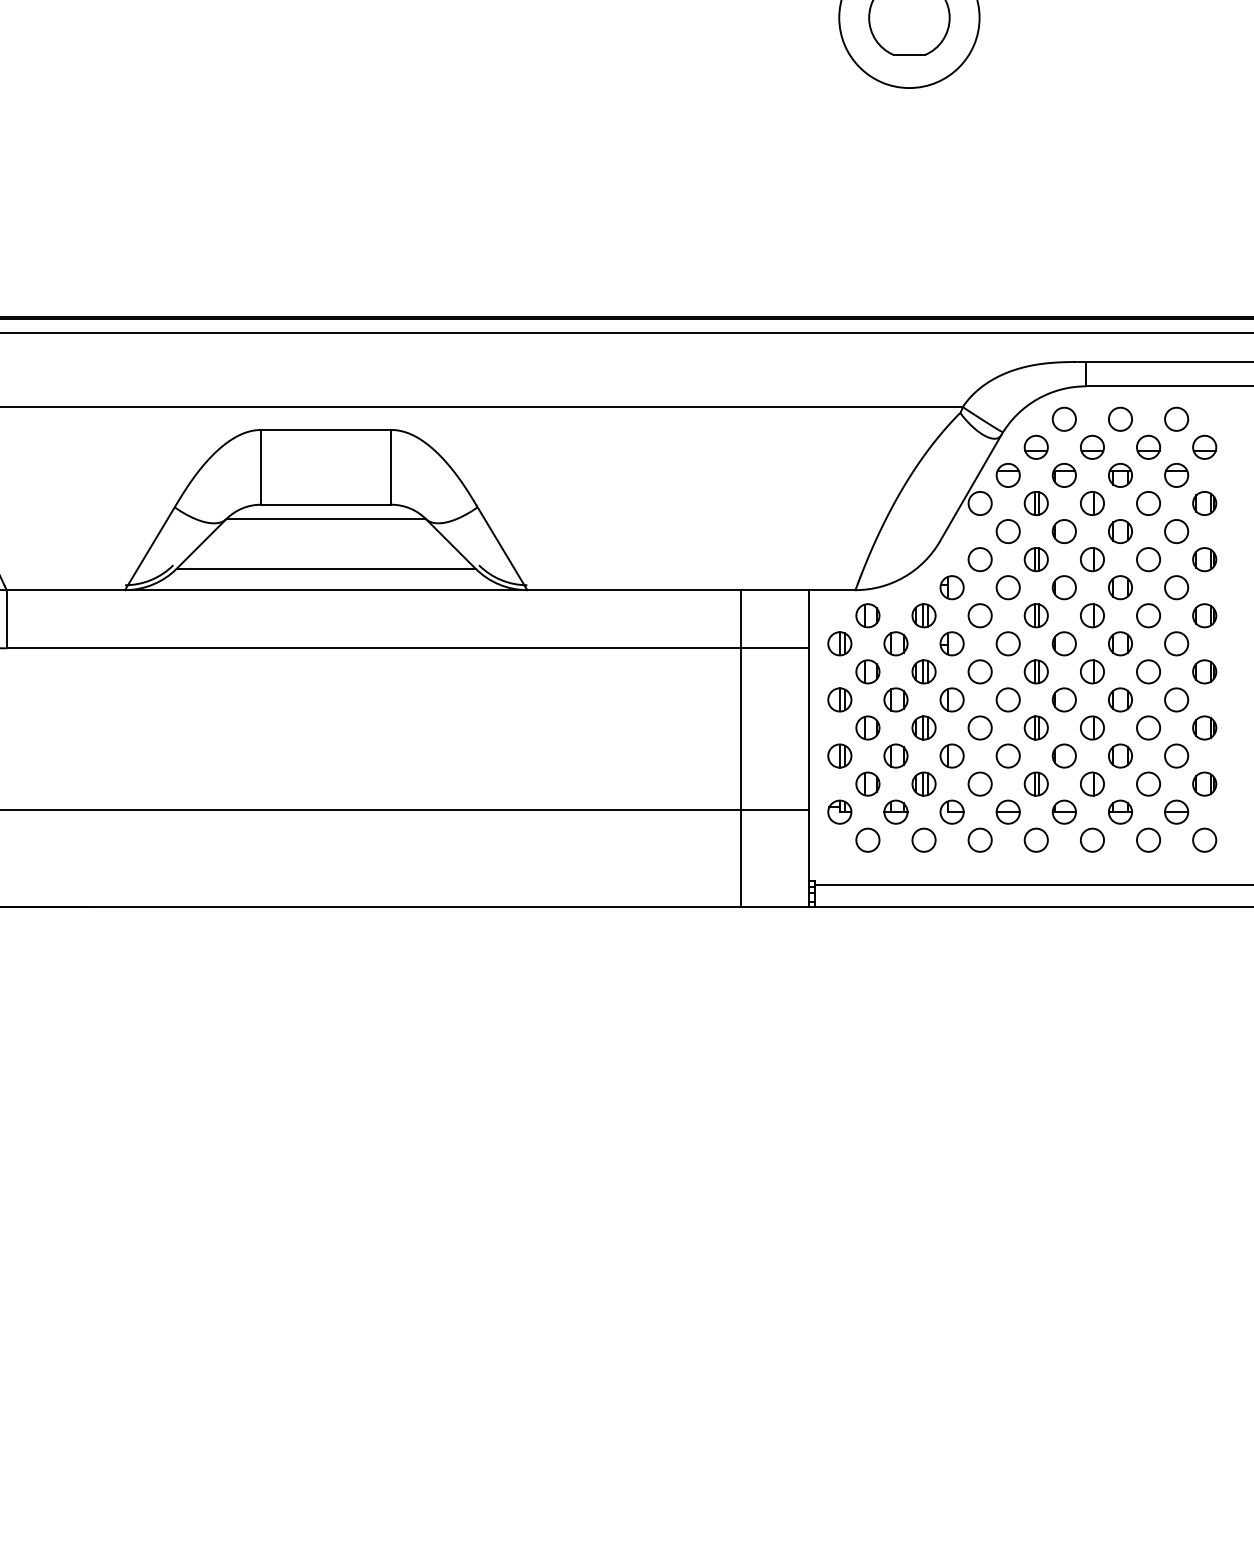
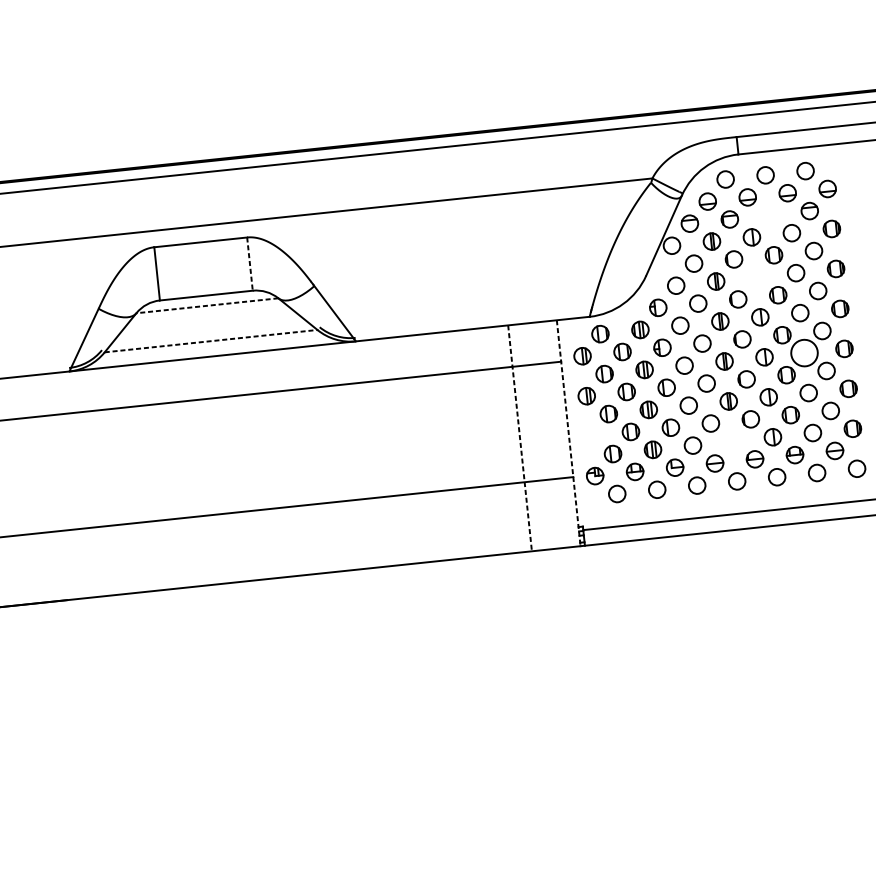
line: (391, 467) -> (250, 264), solid -> dashed
part: (1120, 475) -> (769, 215), removed
line: (326, 519) -> (207, 306), solid -> dashed
part: (1092, 559) -> (756, 277), removed
line: (326, 568) -> (211, 341), solid -> dashed
circle: (1148, 671) -> (804, 352), size x1.6
line: (741, 748) -> (520, 438), solid -> dashed
line: (809, 748) -> (568, 433), solid -> dashed
part: (839, 755) -> (590, 435), removed
part: (1035, 783) -> (732, 441), removed

